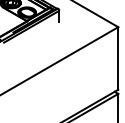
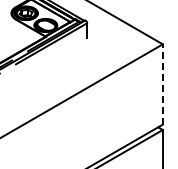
line: (118, 58) -> (162, 84), solid -> dashed

